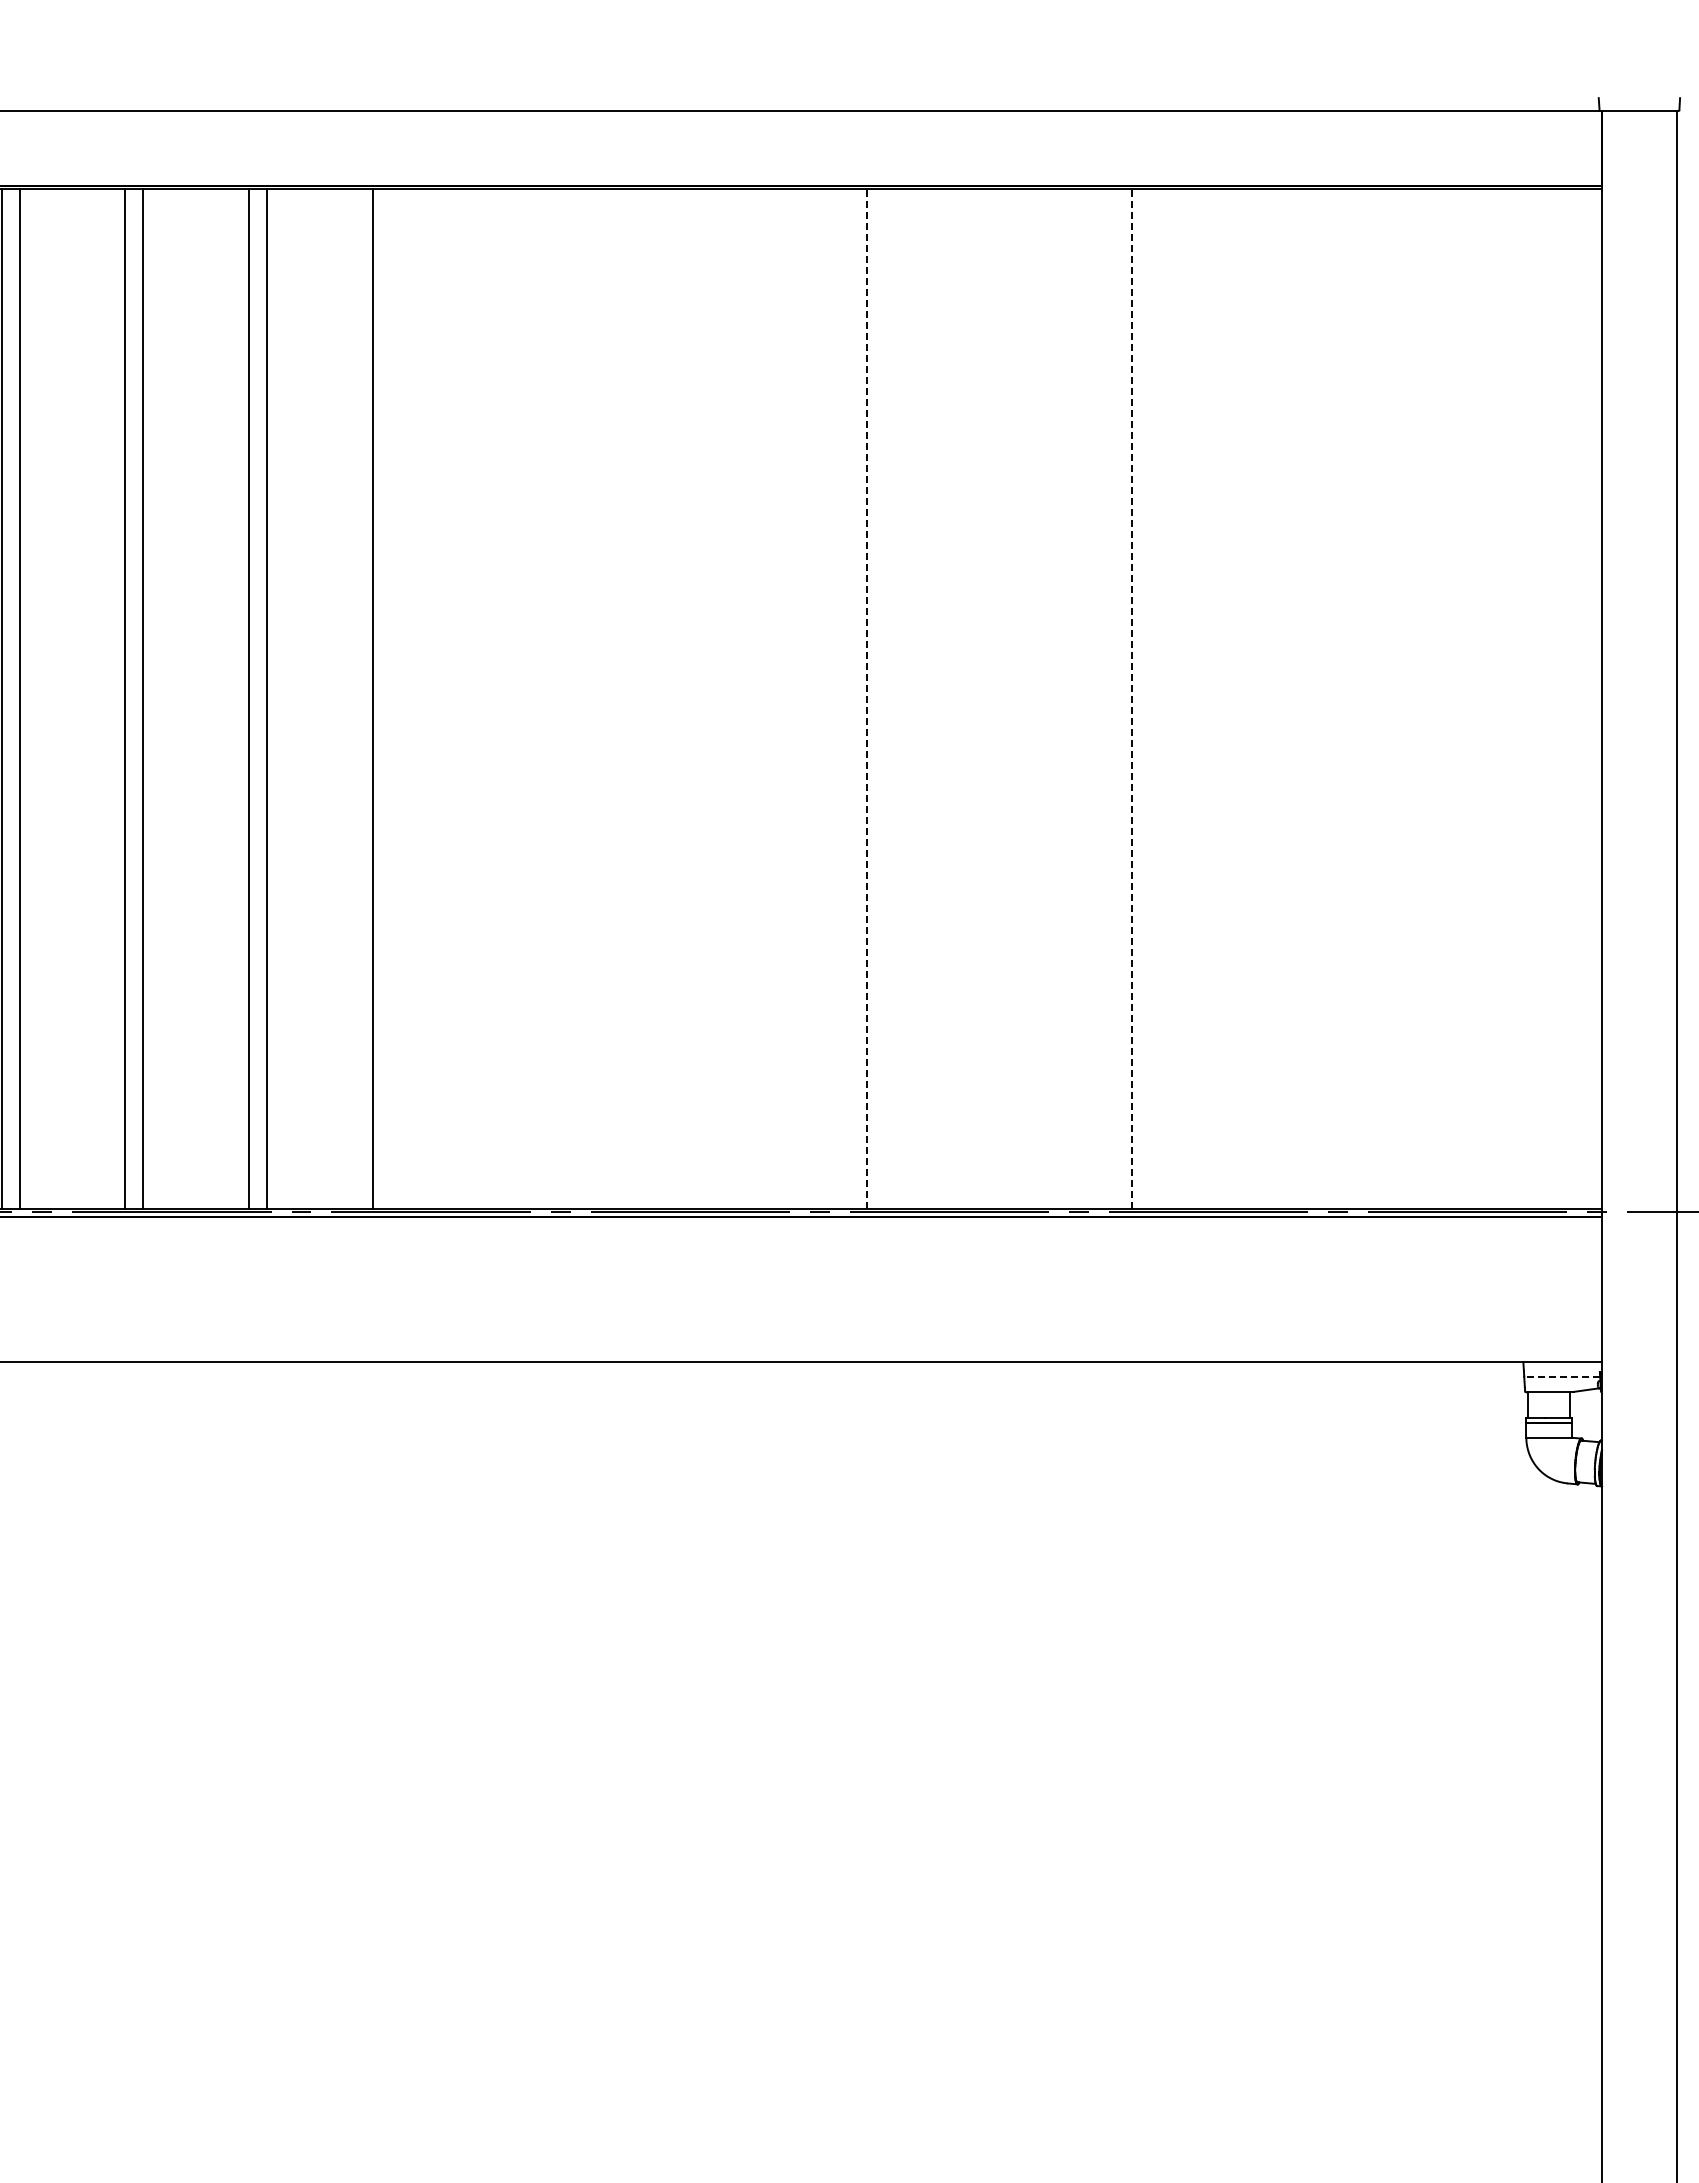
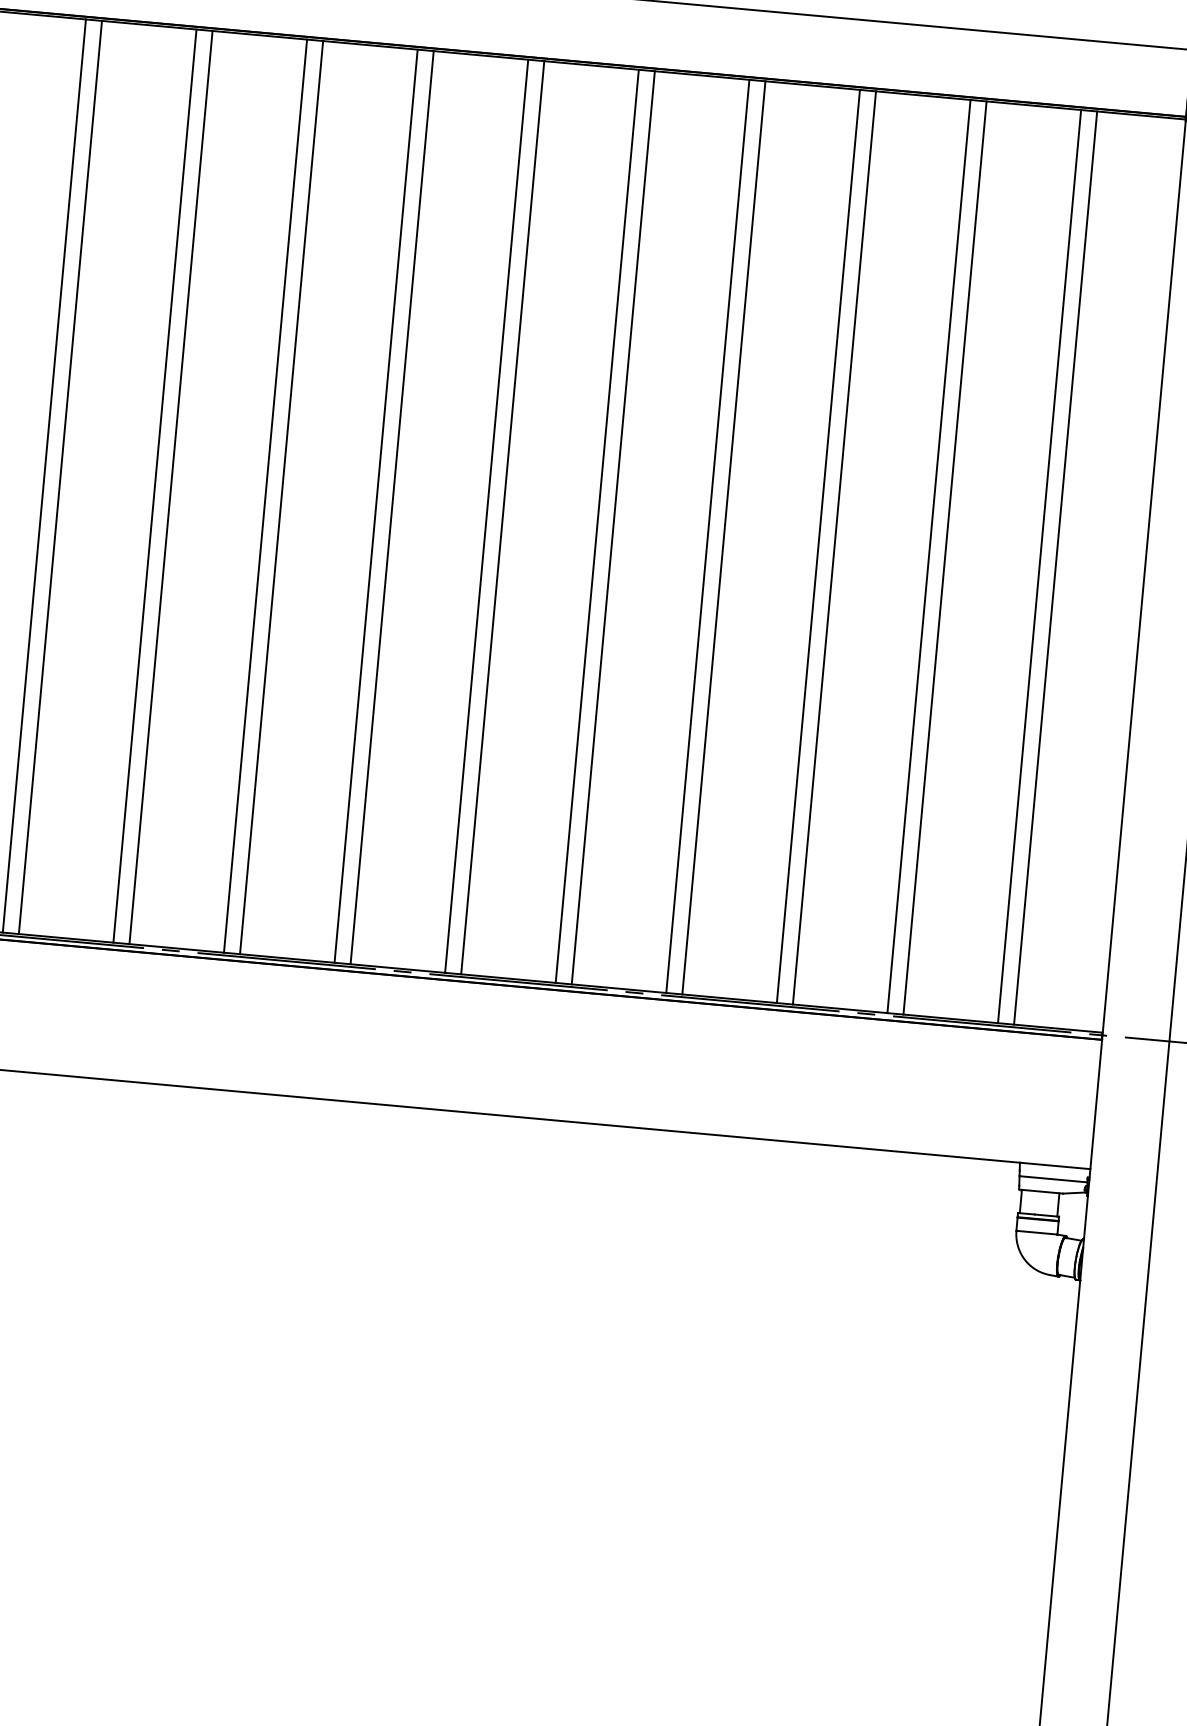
line: (390, 698) -> (60, 476), added
line: (496, 698) -> (155, 485), added
line: (514, 698) -> (171, 486), added
line: (619, 698) -> (265, 495), added
line: (637, 698) -> (281, 497), added
line: (743, 698) -> (376, 505), added
line: (761, 698) -> (392, 507), added
line: (866, 698) -> (486, 515), dashed -> solid
line: (884, 698) -> (502, 517), added
line: (990, 698) -> (597, 525), added
line: (1008, 698) -> (613, 527), added
line: (1114, 698) -> (708, 535), added
line: (1132, 698) -> (724, 537), dashed -> solid
line: (1237, 698) -> (818, 545), added
line: (1255, 698) -> (834, 547), added
line: (1361, 698) -> (929, 555), added
line: (1379, 698) -> (945, 557), added
line: (1484, 698) -> (1039, 565), added
line: (1502, 698) -> (1055, 567), added
line: (1562, 1376) -> (1053, 1178), dashed -> solid

